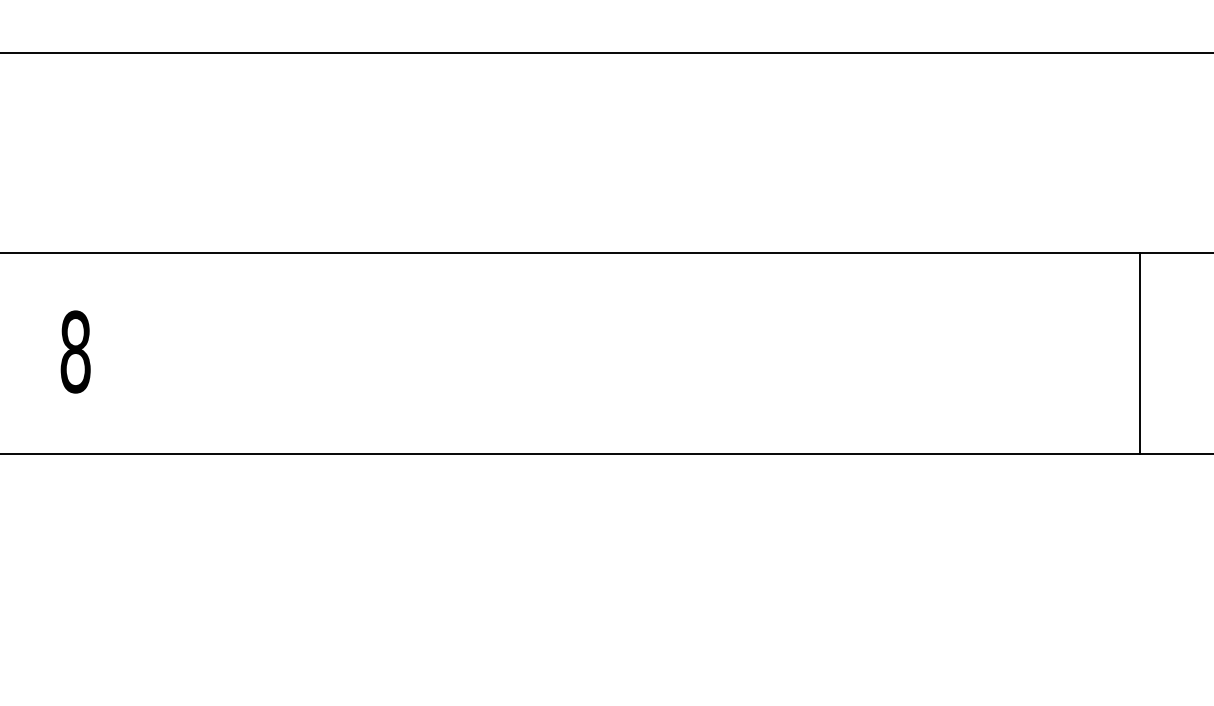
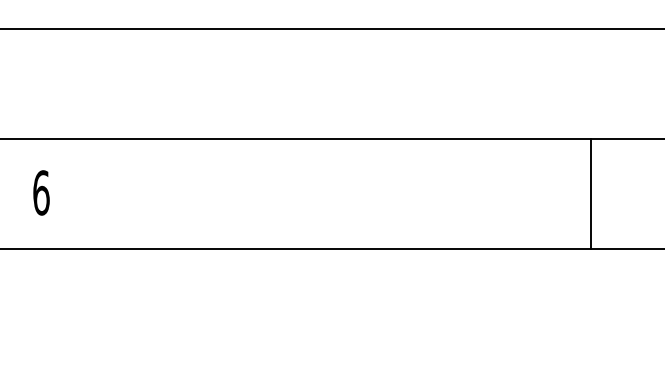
text: (75, 351) -> (41, 192), 8 -> 6
line: (1140, 353) -> (590, 193), moved

